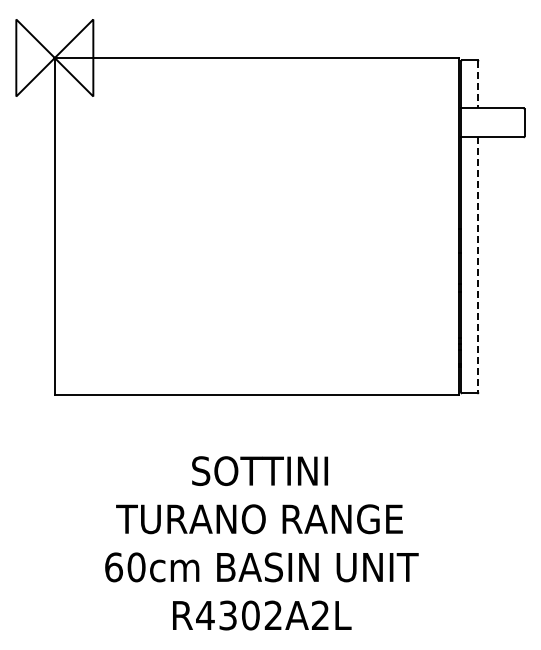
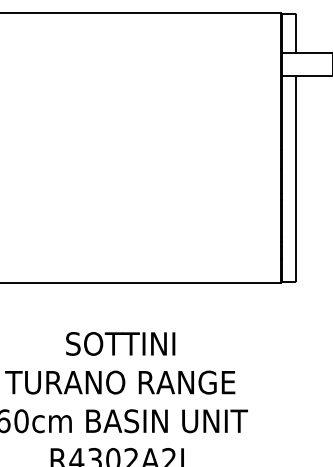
line: (478, 84) -> (296, 33), dashed -> solid
line: (478, 264) -> (296, 178), dashed -> solid

